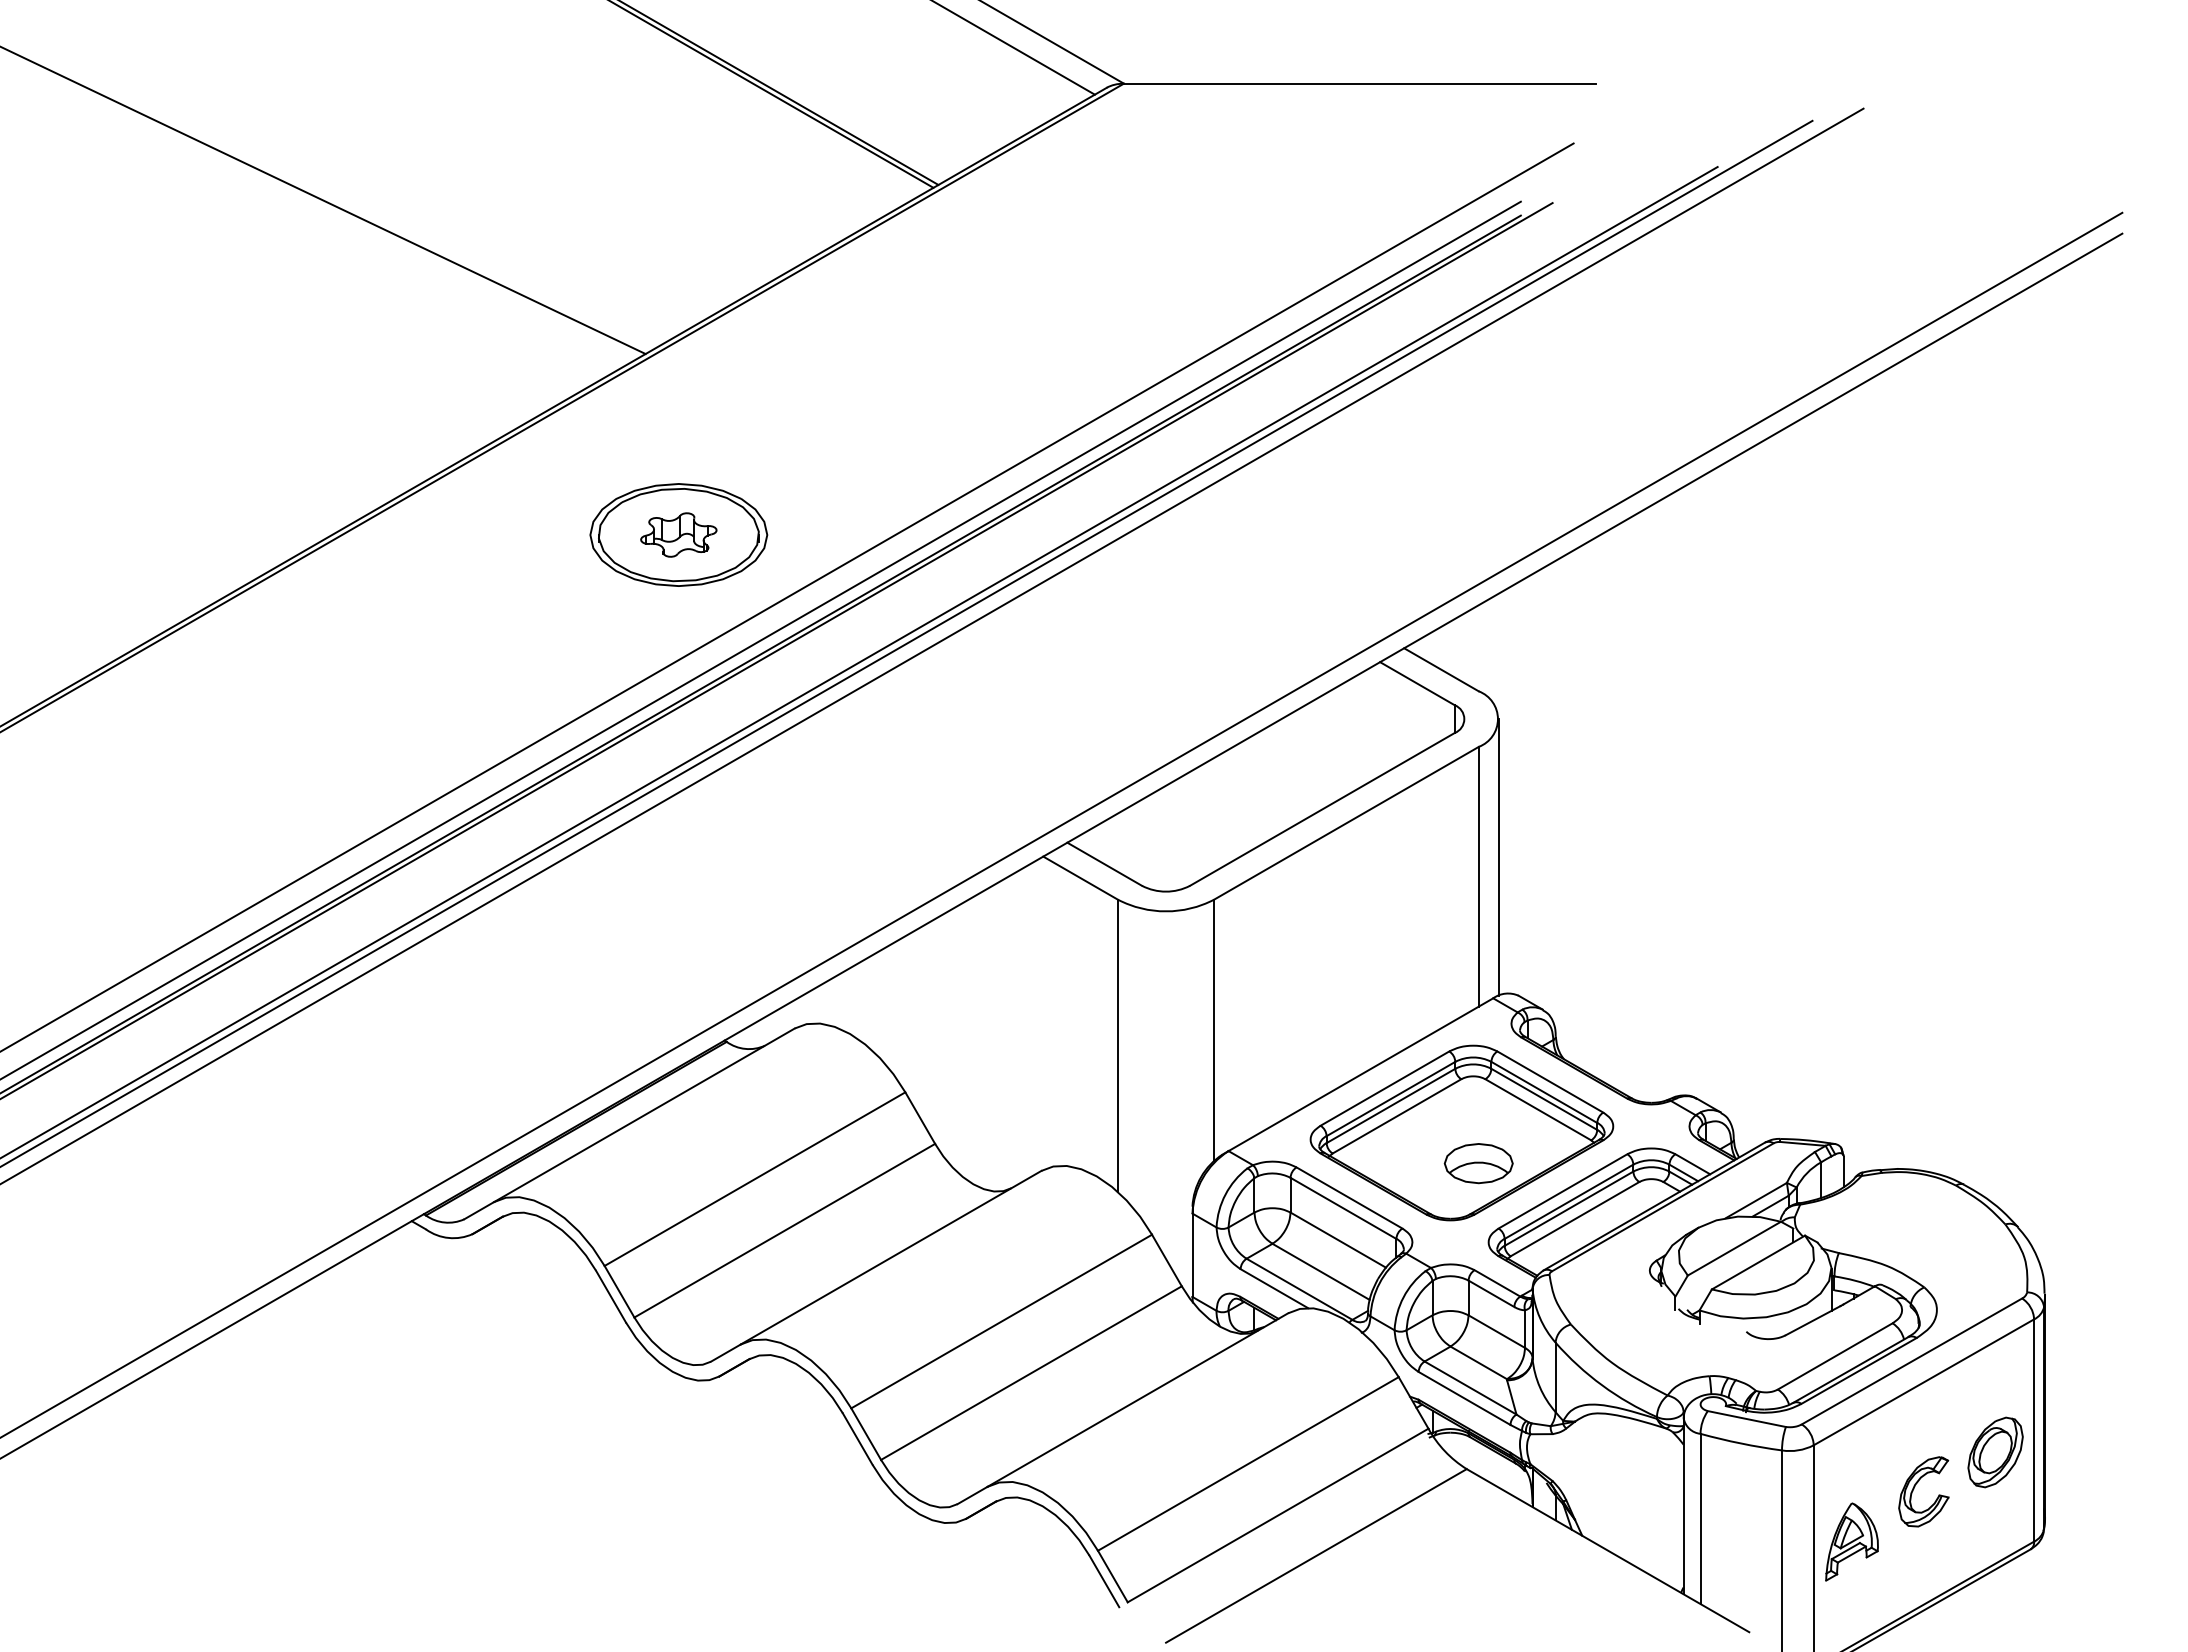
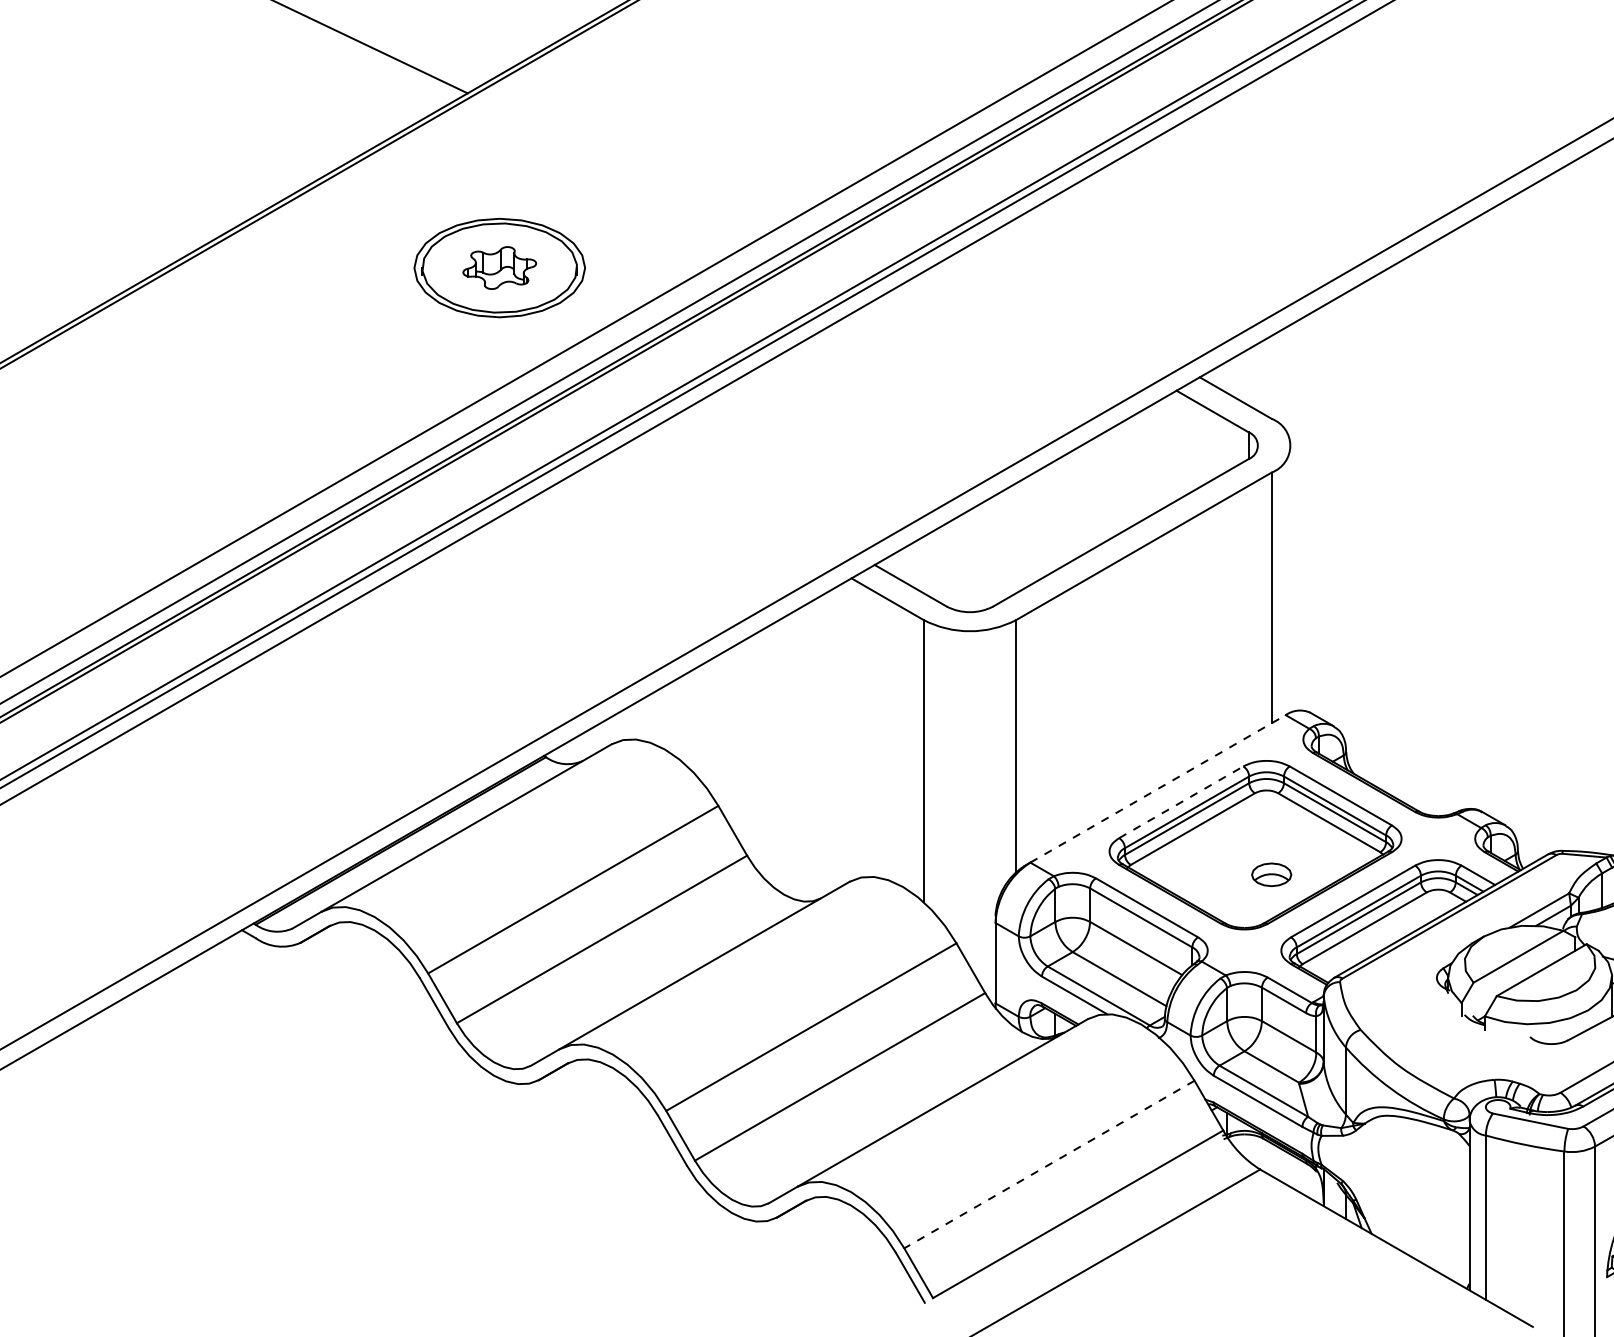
line: (1498, 857) -> (1290, 579), removed
line: (1360, 1074) -> (1157, 788), solid -> dashed
line: (1385, 1088) -> (1181, 802), solid -> dashed
part: (1478, 1163) -> (1271, 874), size x0.6
line: (1248, 1463) -> (1049, 1164), solid -> dashed

